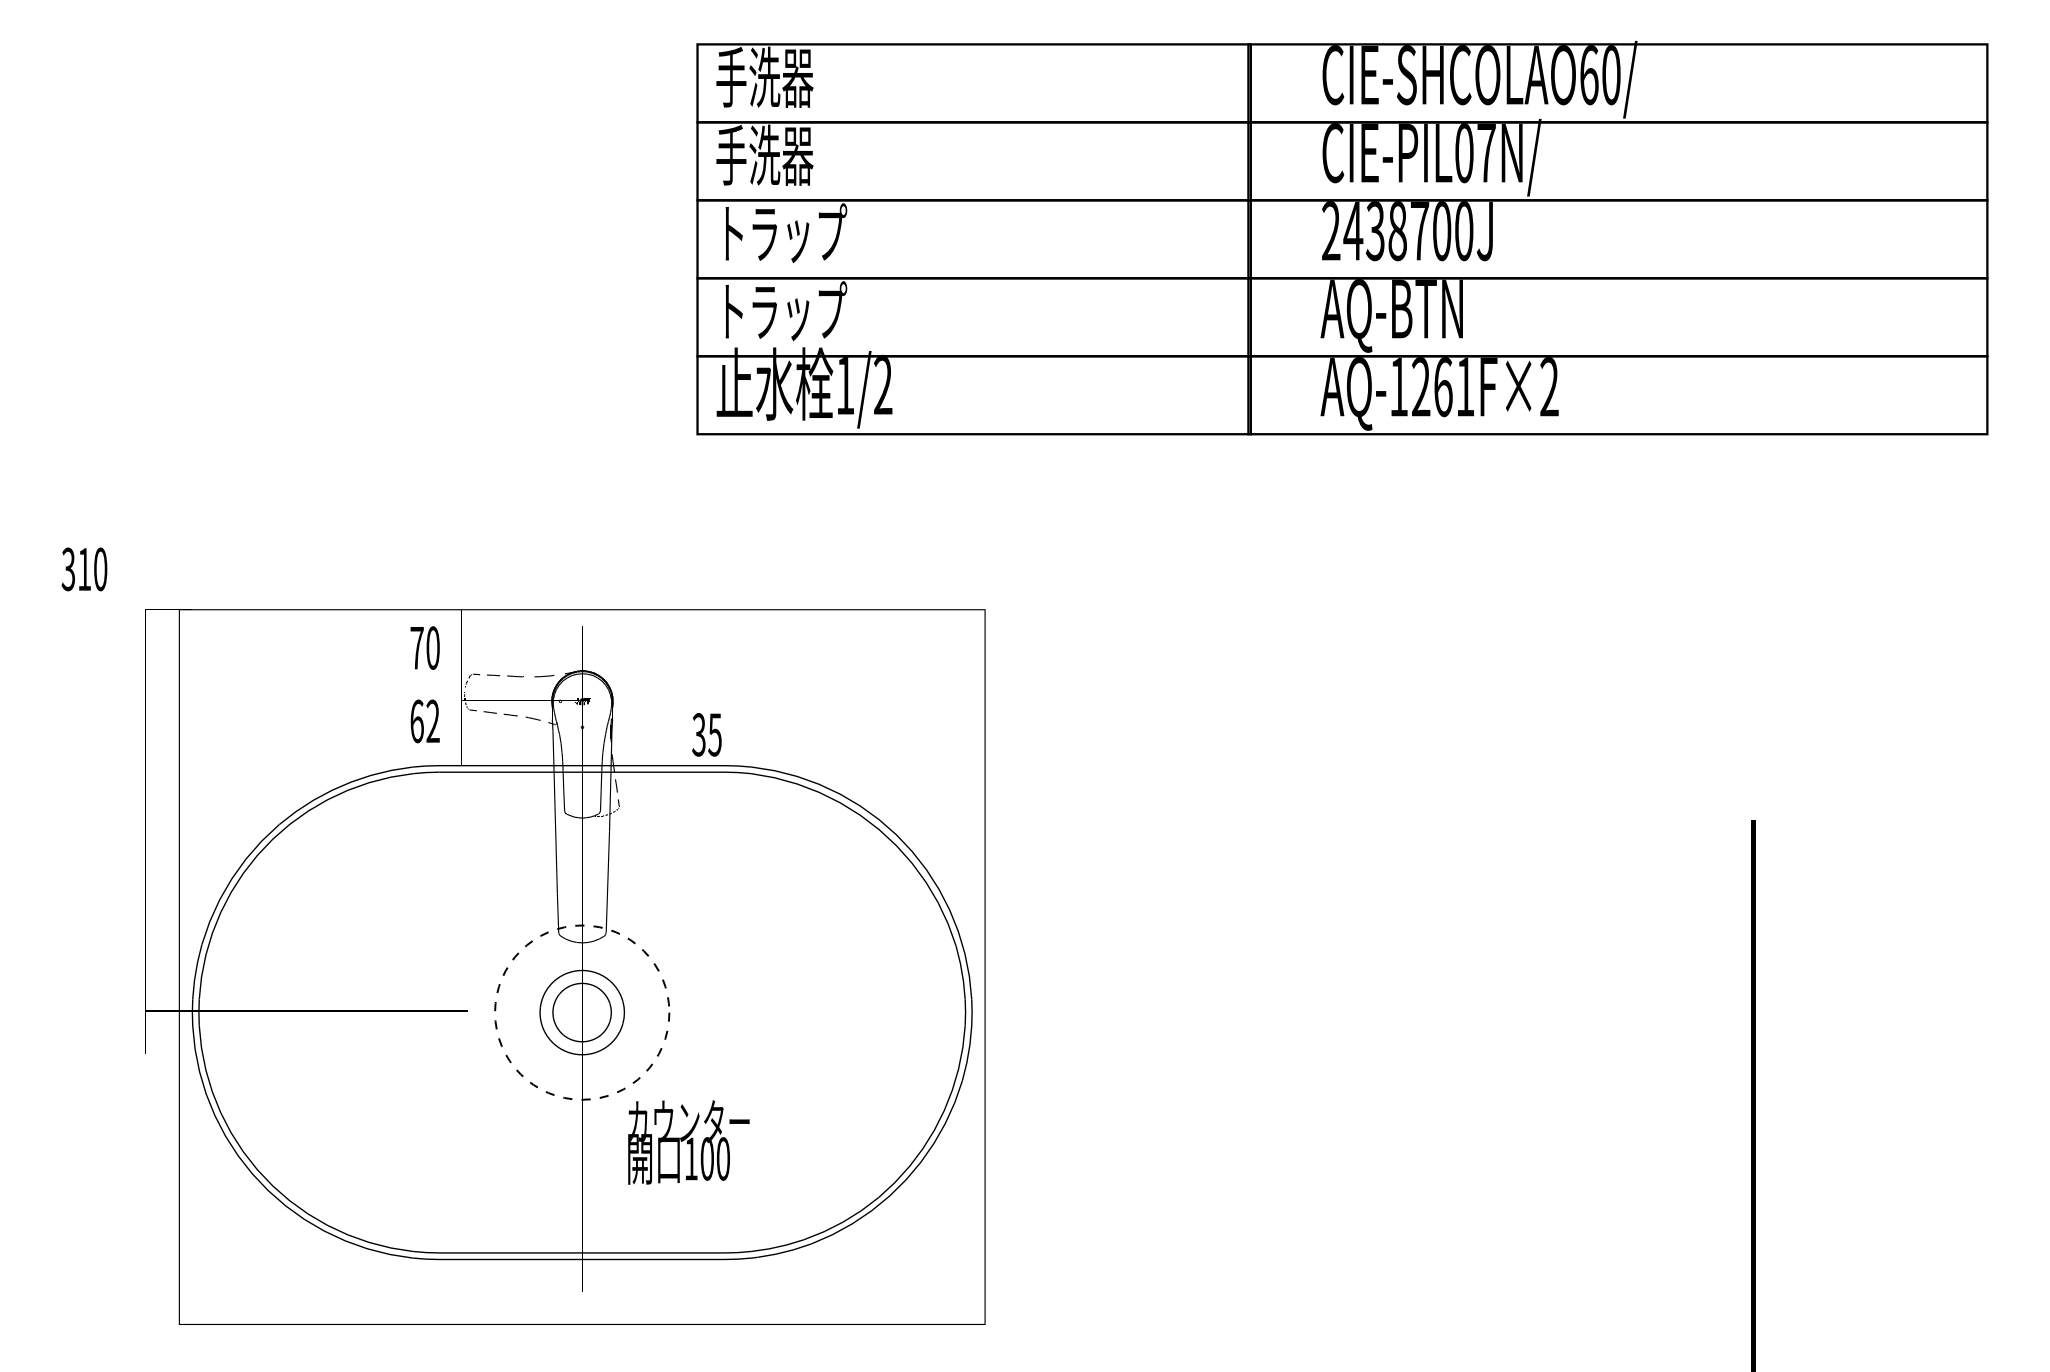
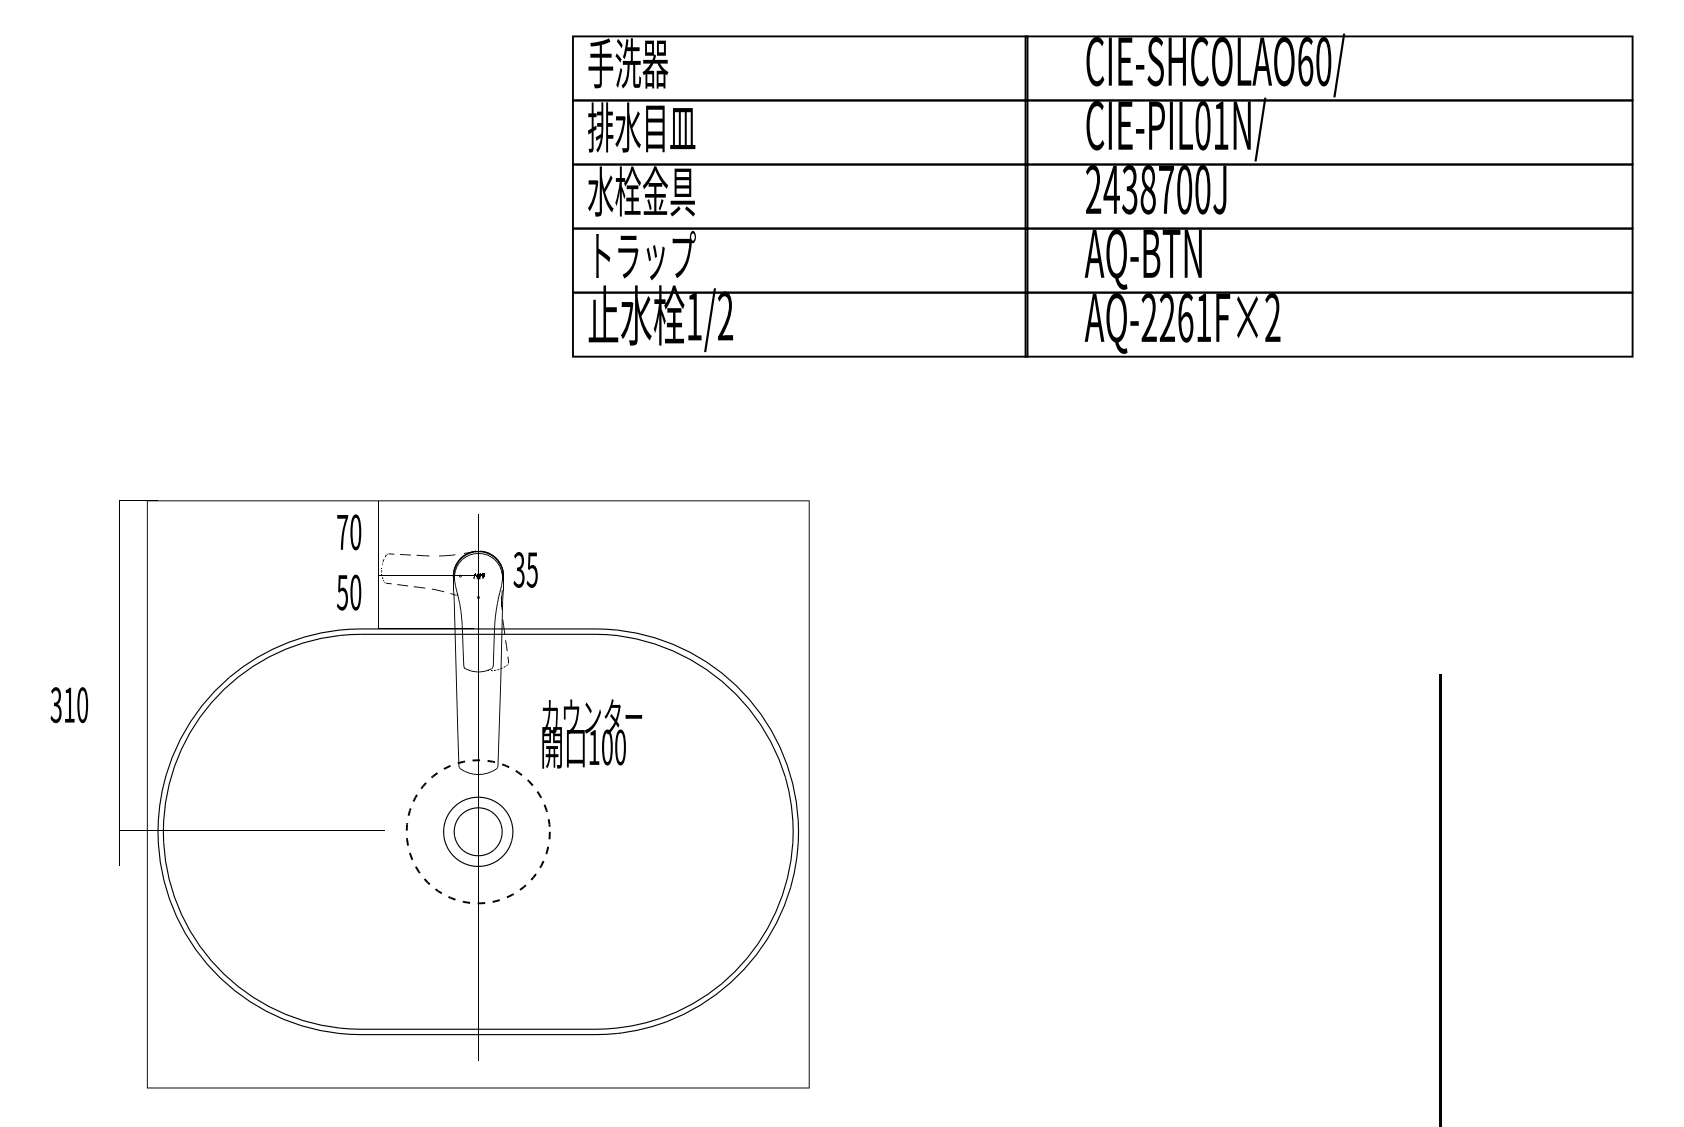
text: (1486, 153) -> (1221, 126), CIE-PIL07N/ -> CIE-PIL01N/
text: (780, 154) -> (641, 126), 手洗器 -> 排水目皿
text: (781, 232) -> (641, 190), トラップ -> 水栓金具
text: (1398, 386) -> (1148, 317), AQ-1261F×2 -> AQ-2261F×2
text: (84, 569) -> (69, 705), moved
text: (424, 721) -> (348, 592), 62 -> 50
text: (706, 734) -> (525, 569), moved
text: (688, 1142) -> (591, 733), moved

